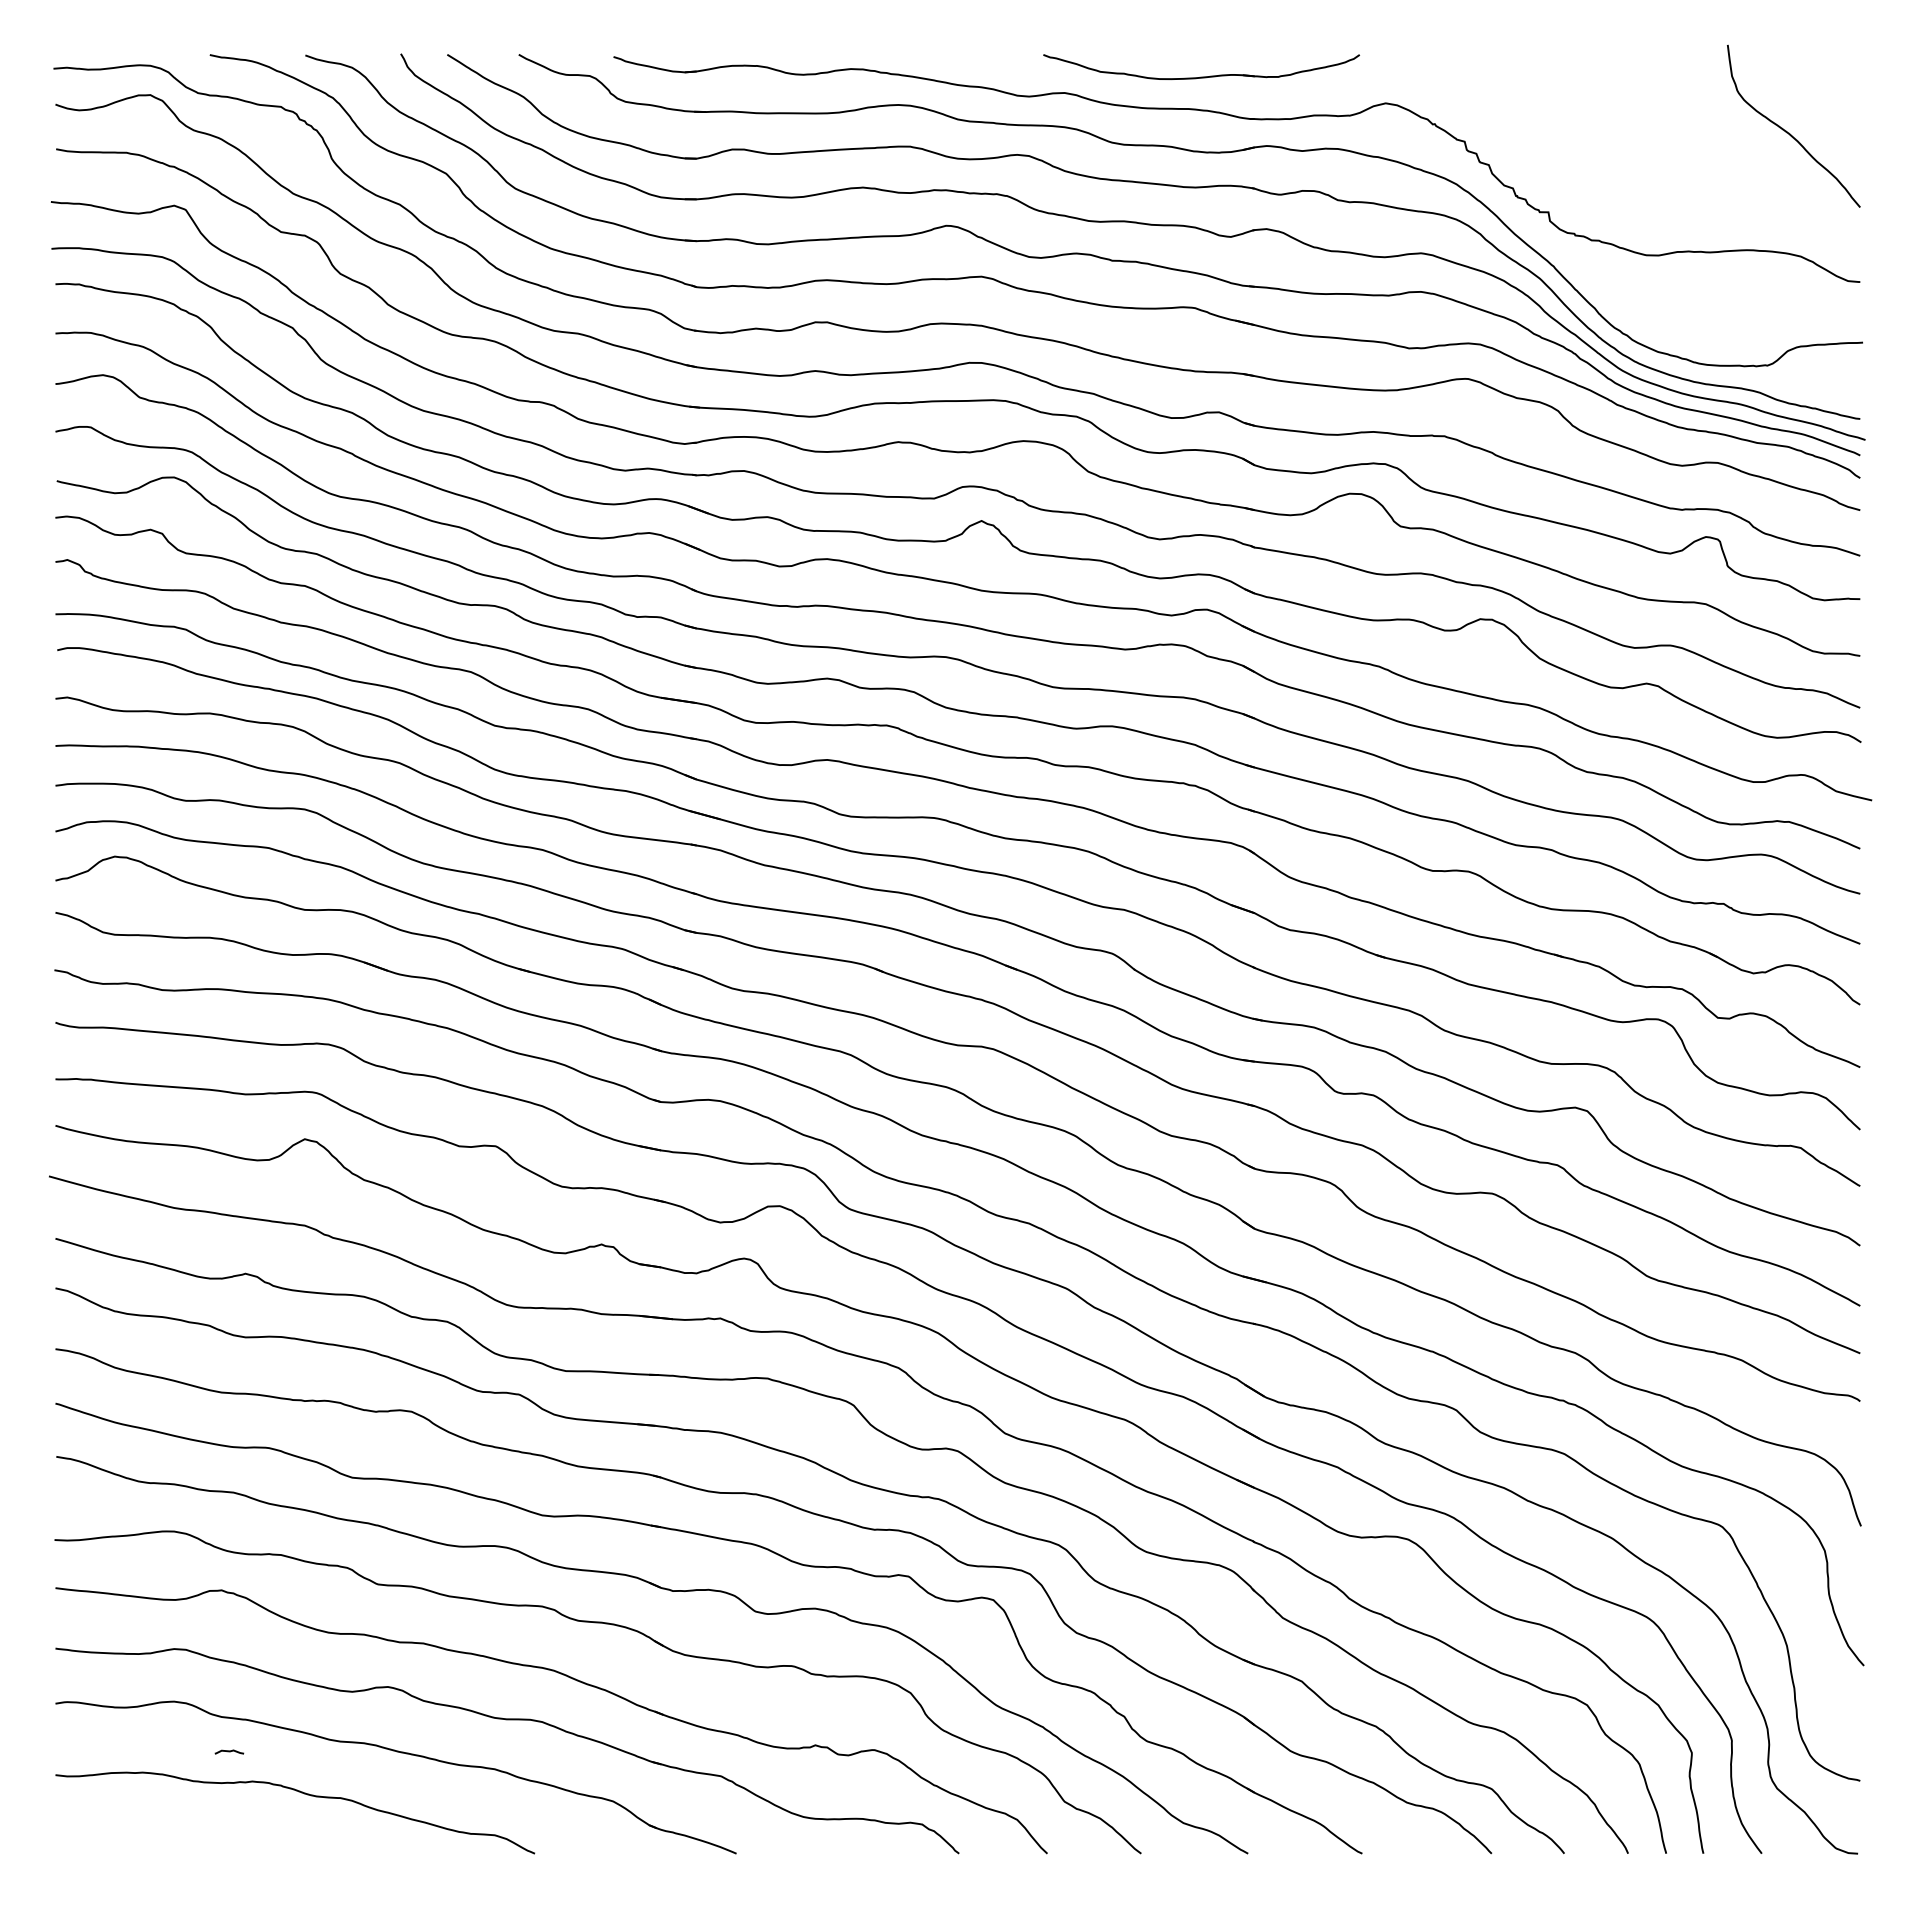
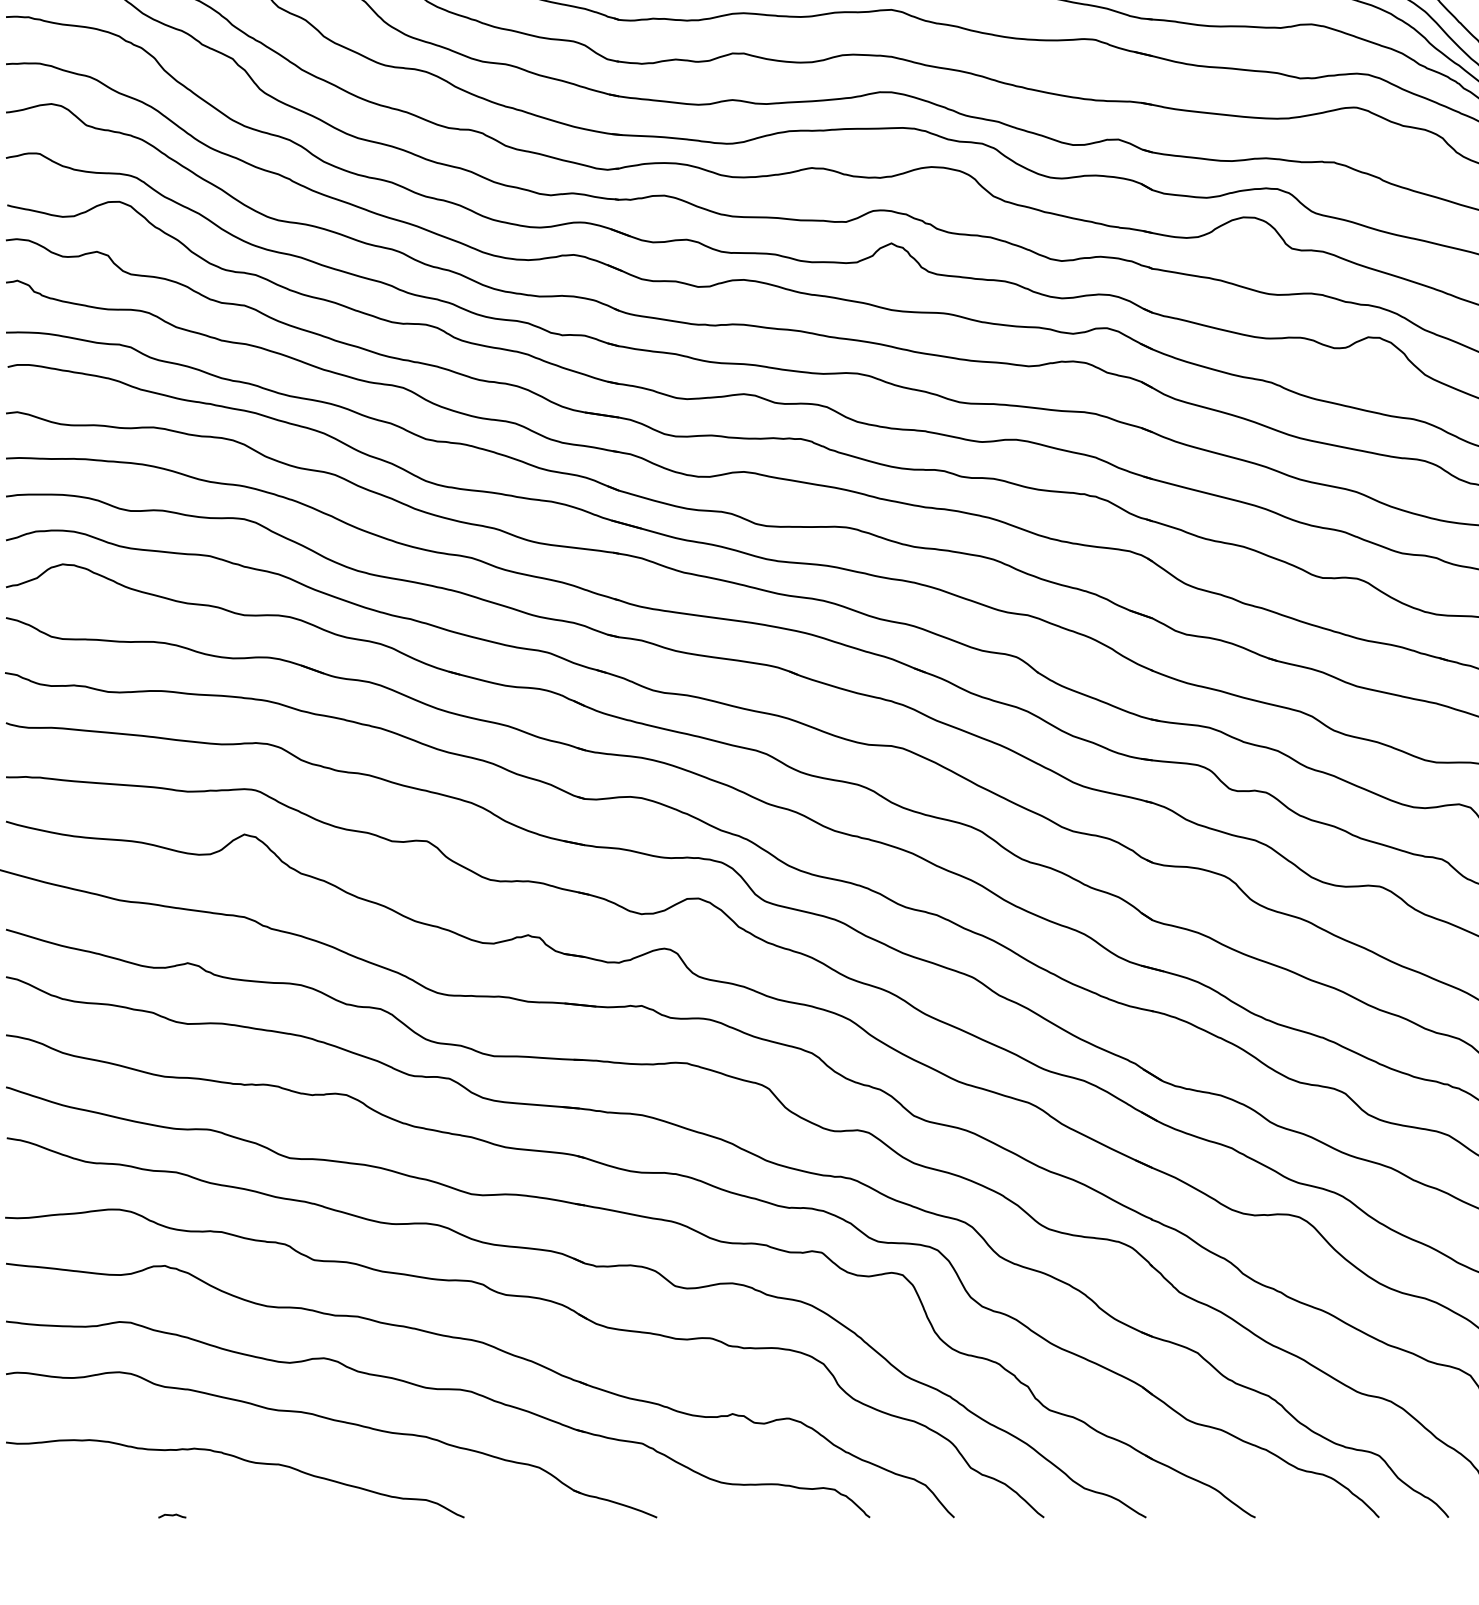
curve: (229, 1751) -> (172, 1515), moved

